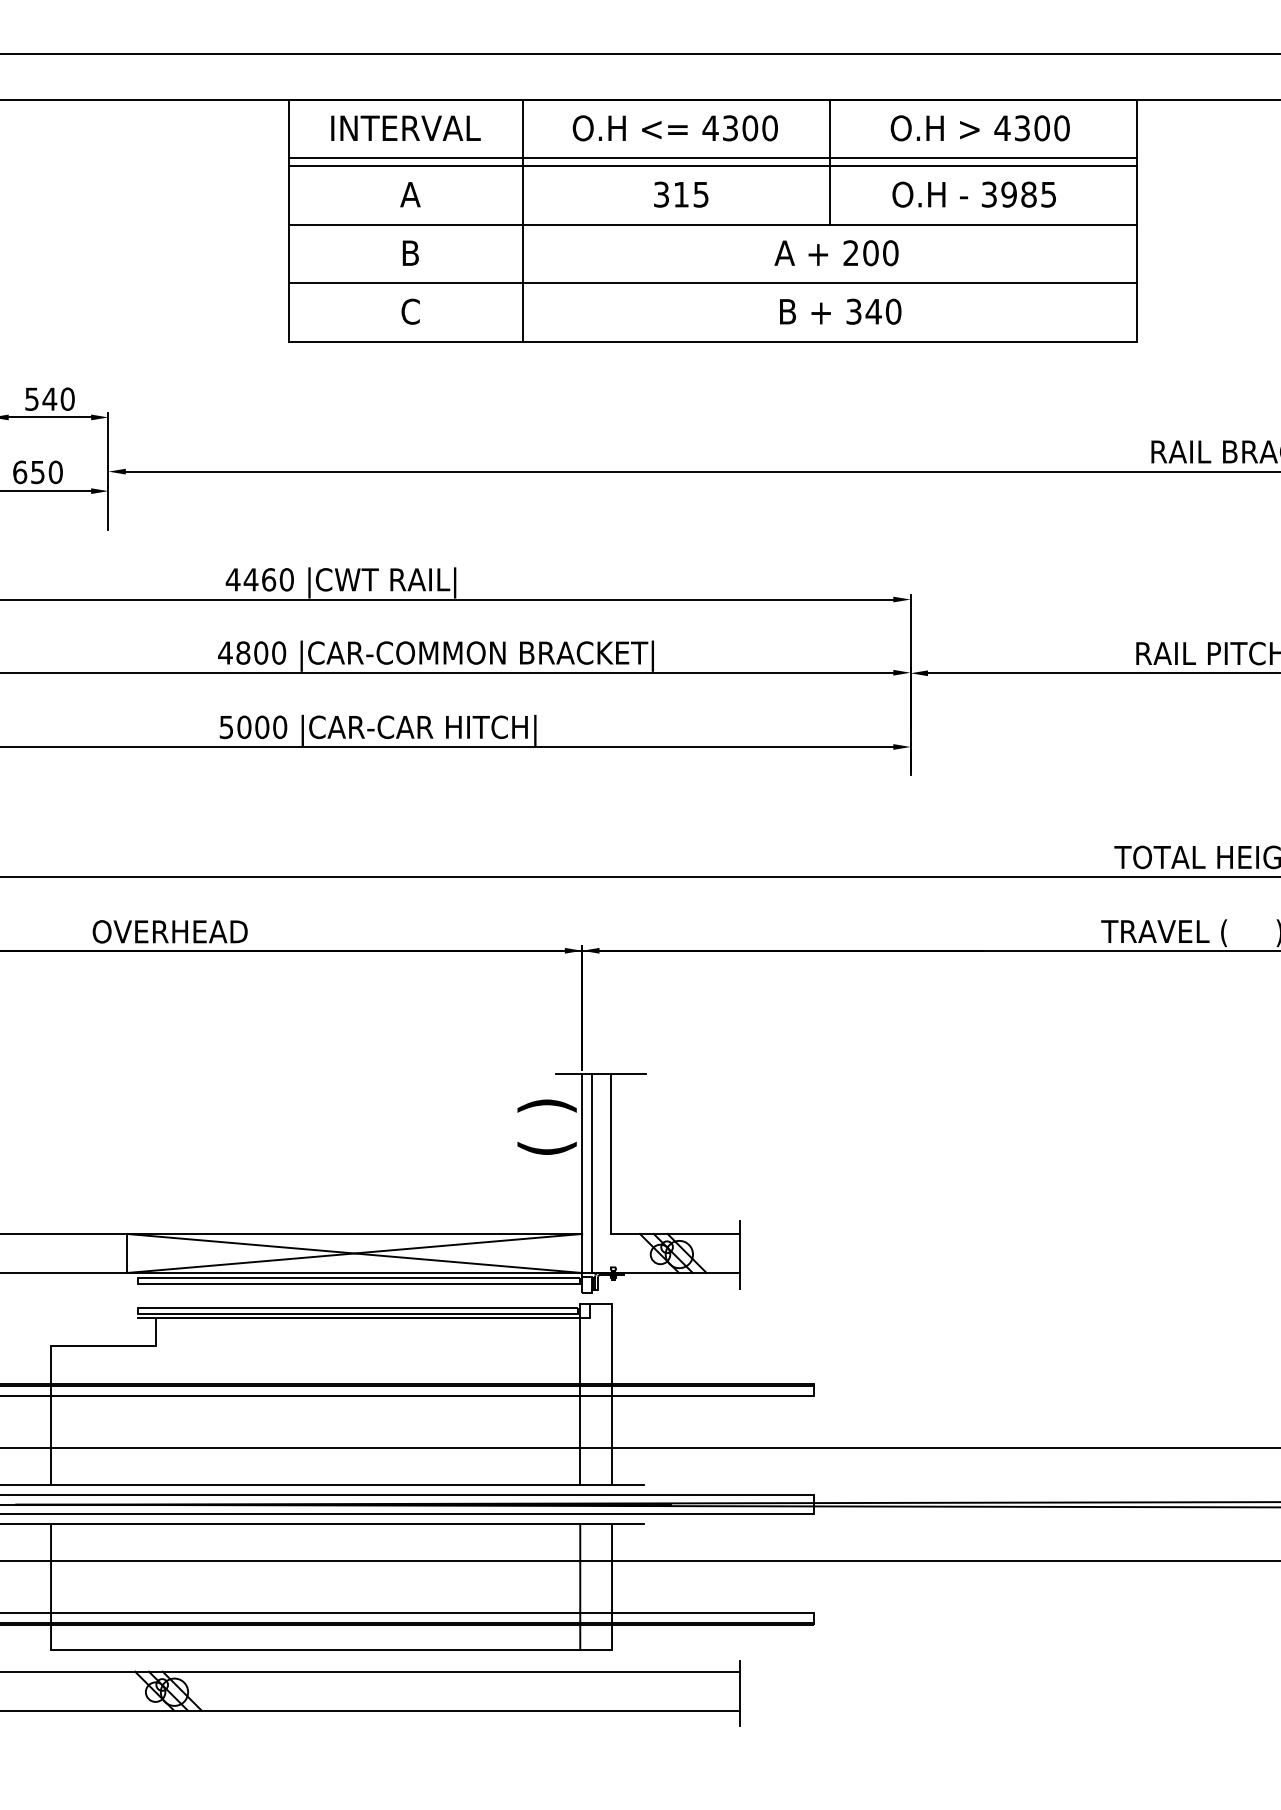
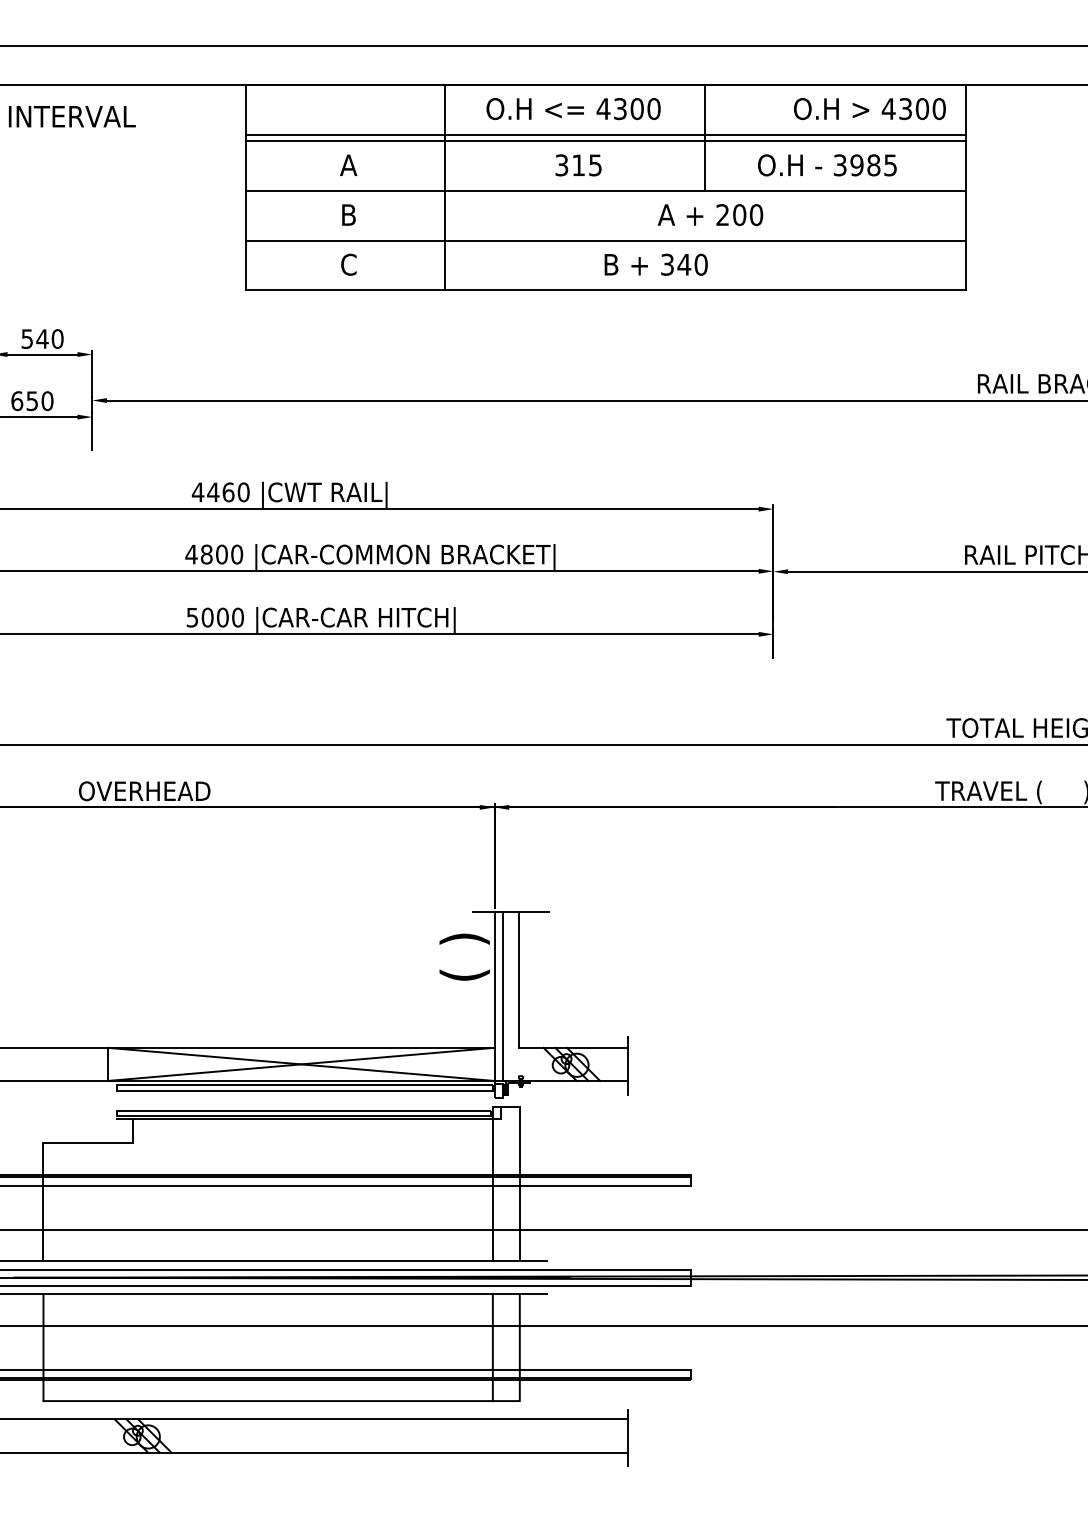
text: (405, 127) -> (71, 115), moved
text: (979, 128) -> (869, 109), moved
text: (840, 311) -> (656, 264), moved

